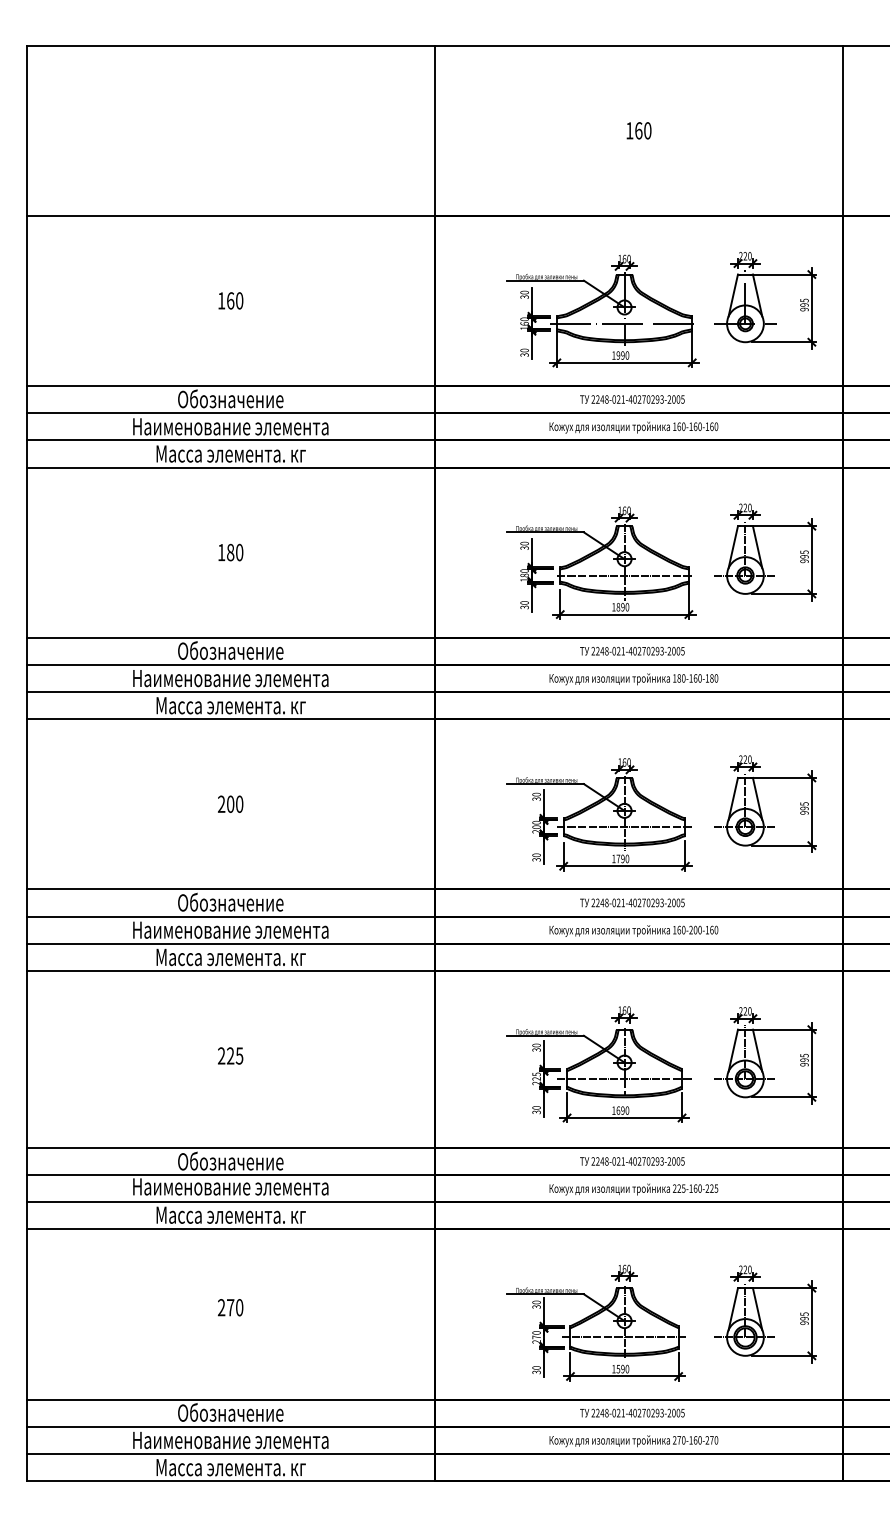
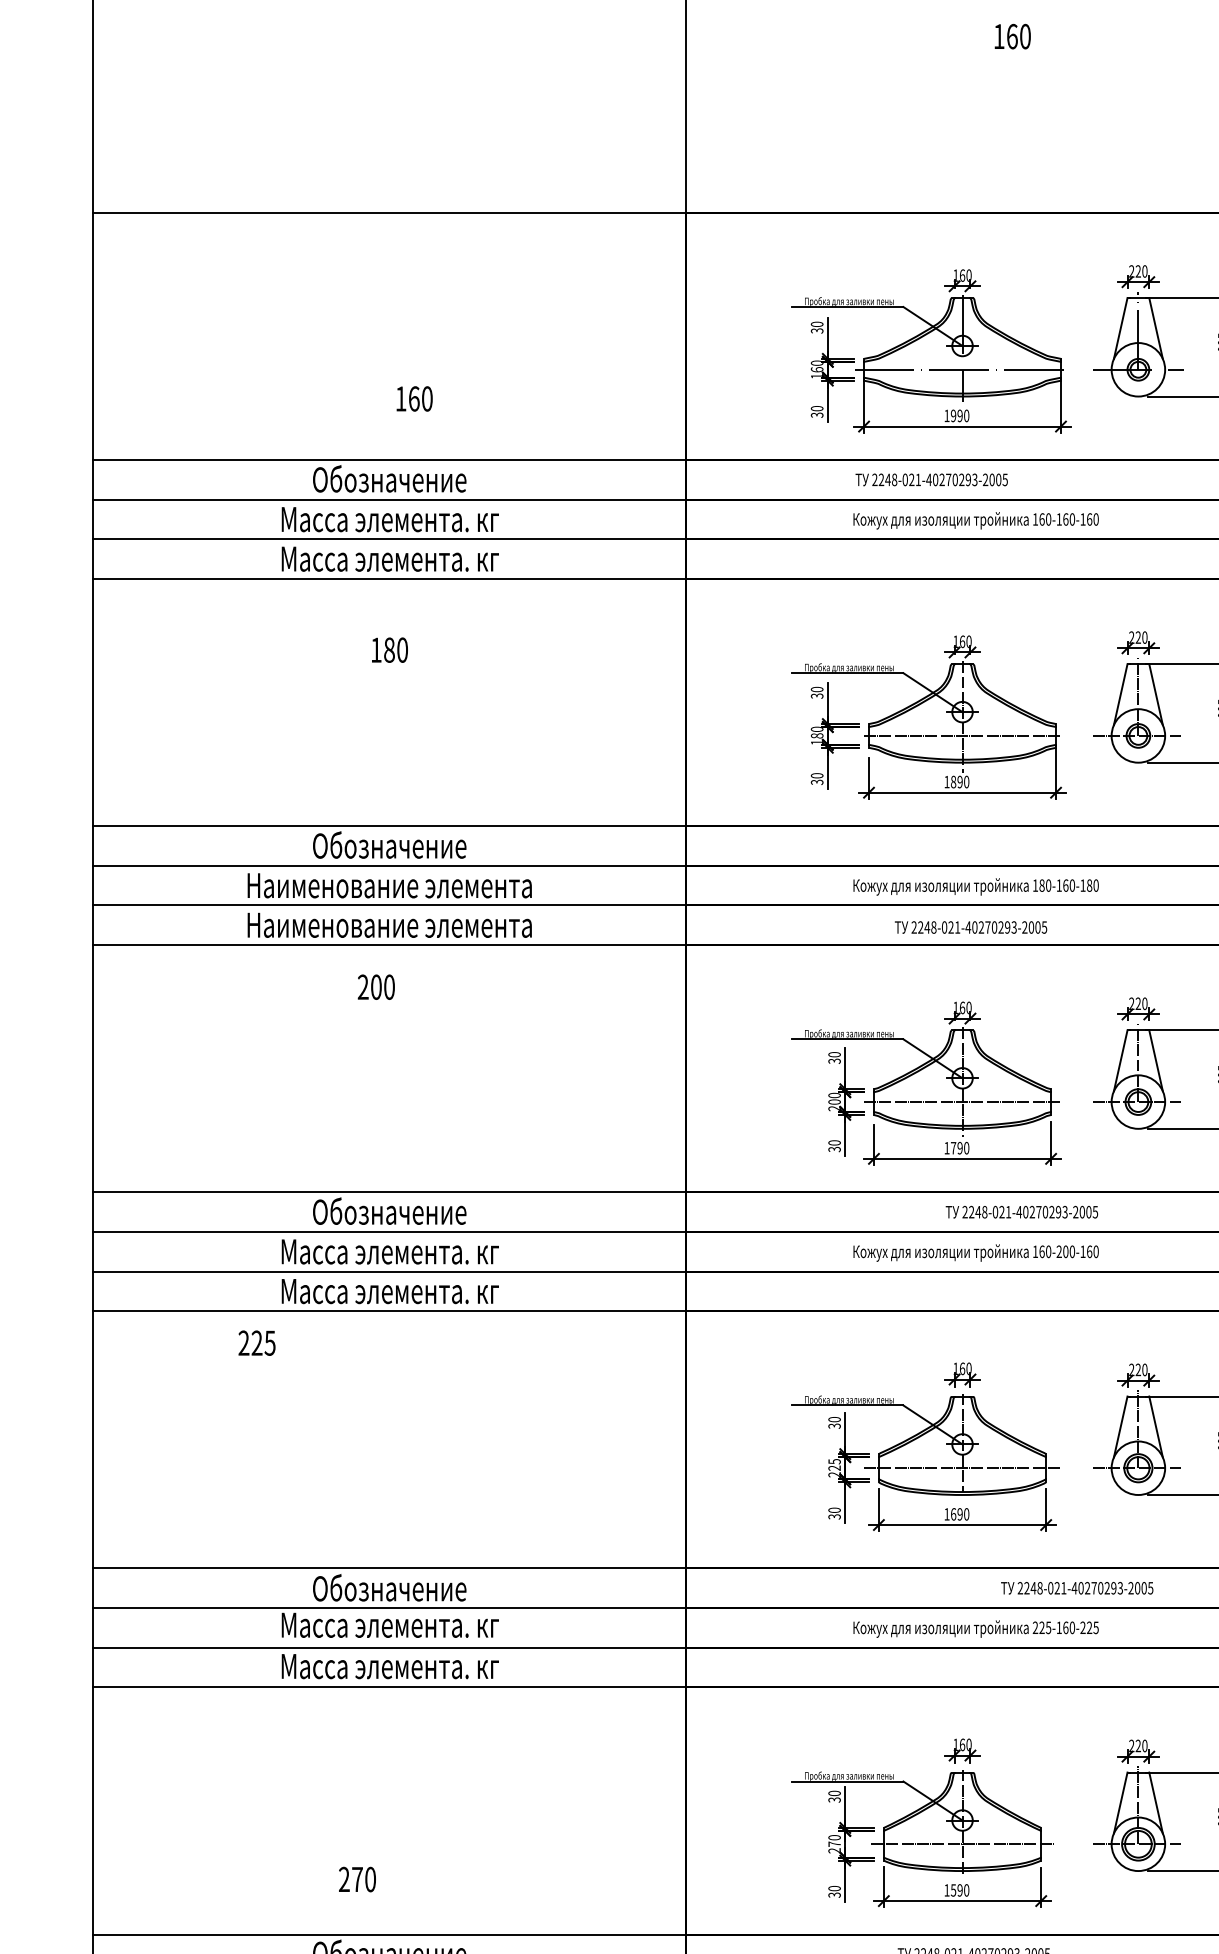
text: (638, 130) -> (1011, 36), moved
text: (230, 300) -> (414, 398), moved
text: (632, 399) -> (931, 479), moved
text: (230, 426) -> (389, 519), Наименование элемента -> Масса элемента. кг
text: (230, 552) -> (389, 650), moved
text: (632, 651) -> (971, 927), moved
text: (230, 705) -> (389, 924), Масса элемента. кг -> Наименование элемента
text: (230, 803) -> (376, 986), moved
text: (632, 902) -> (1022, 1211), moved
text: (230, 929) -> (389, 1250), Наименование элемента -> Масса элемента. кг
text: (230, 1055) -> (256, 1342), moved
text: (632, 1161) -> (1077, 1588), moved
text: (230, 1186) -> (389, 1624), Наименование элемента -> Масса элемента. кг
text: (230, 1307) -> (357, 1879), moved

